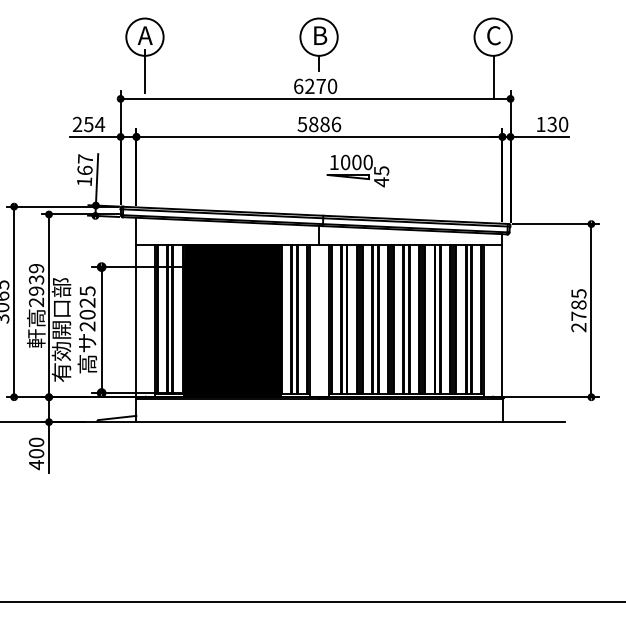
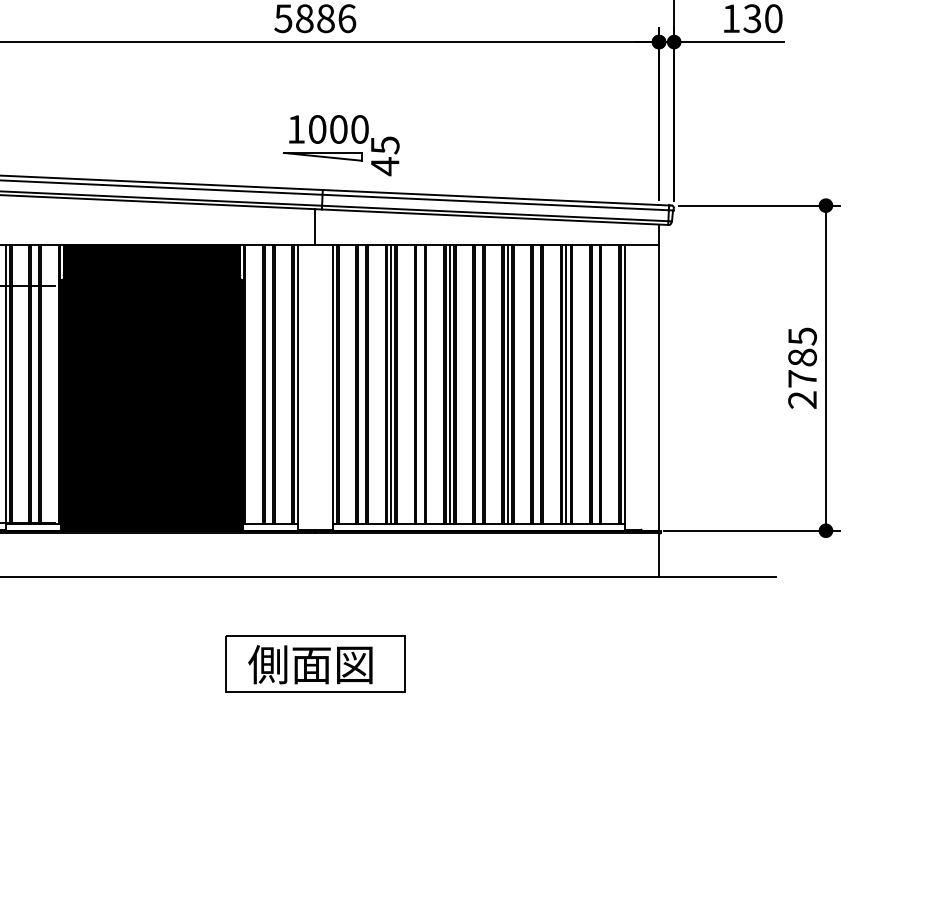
part: (357, 170) -> (339, 144), moved
part: (319, 467) -> (315, 662), added

